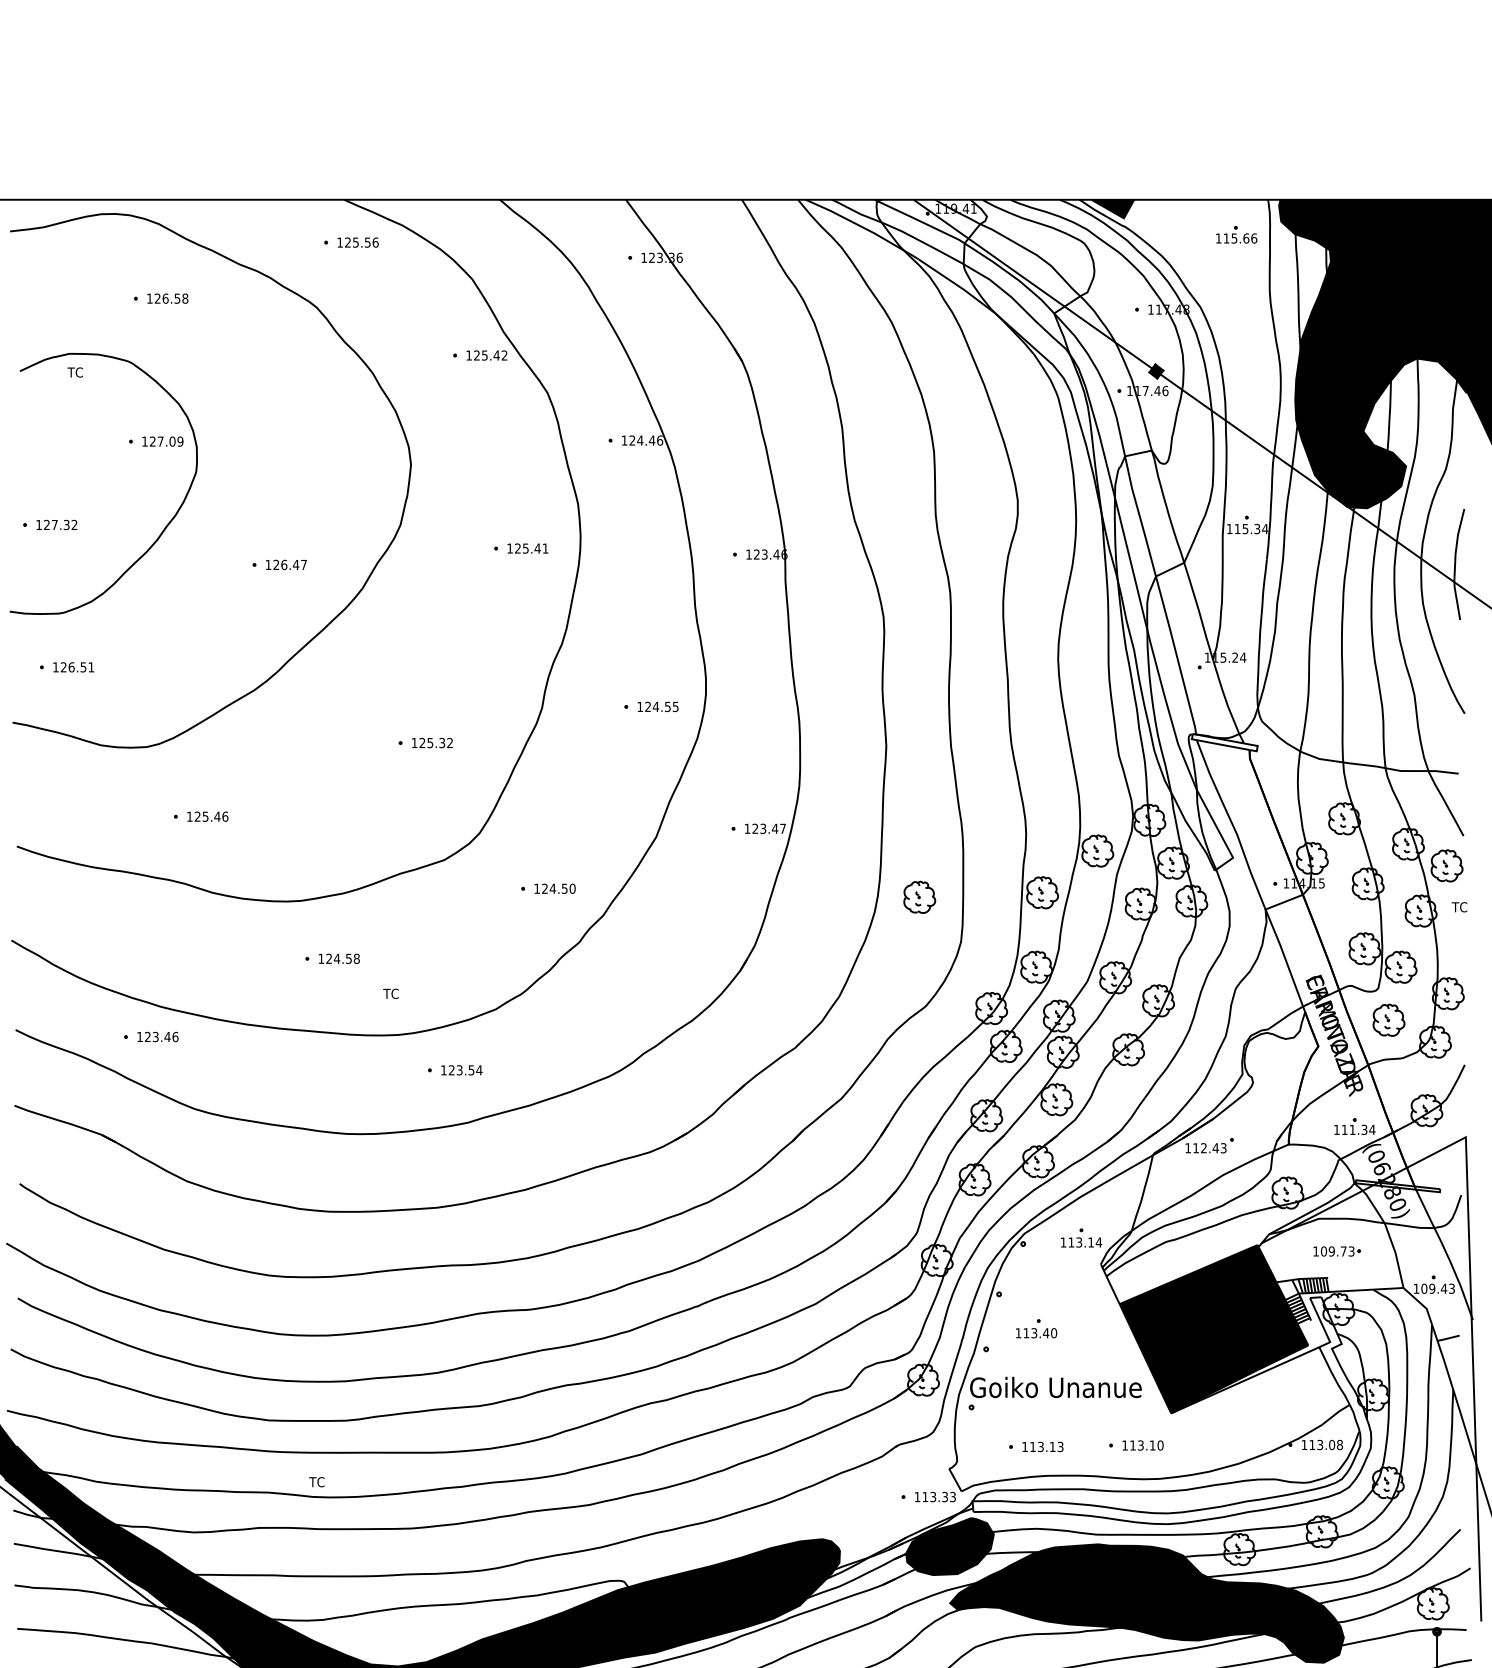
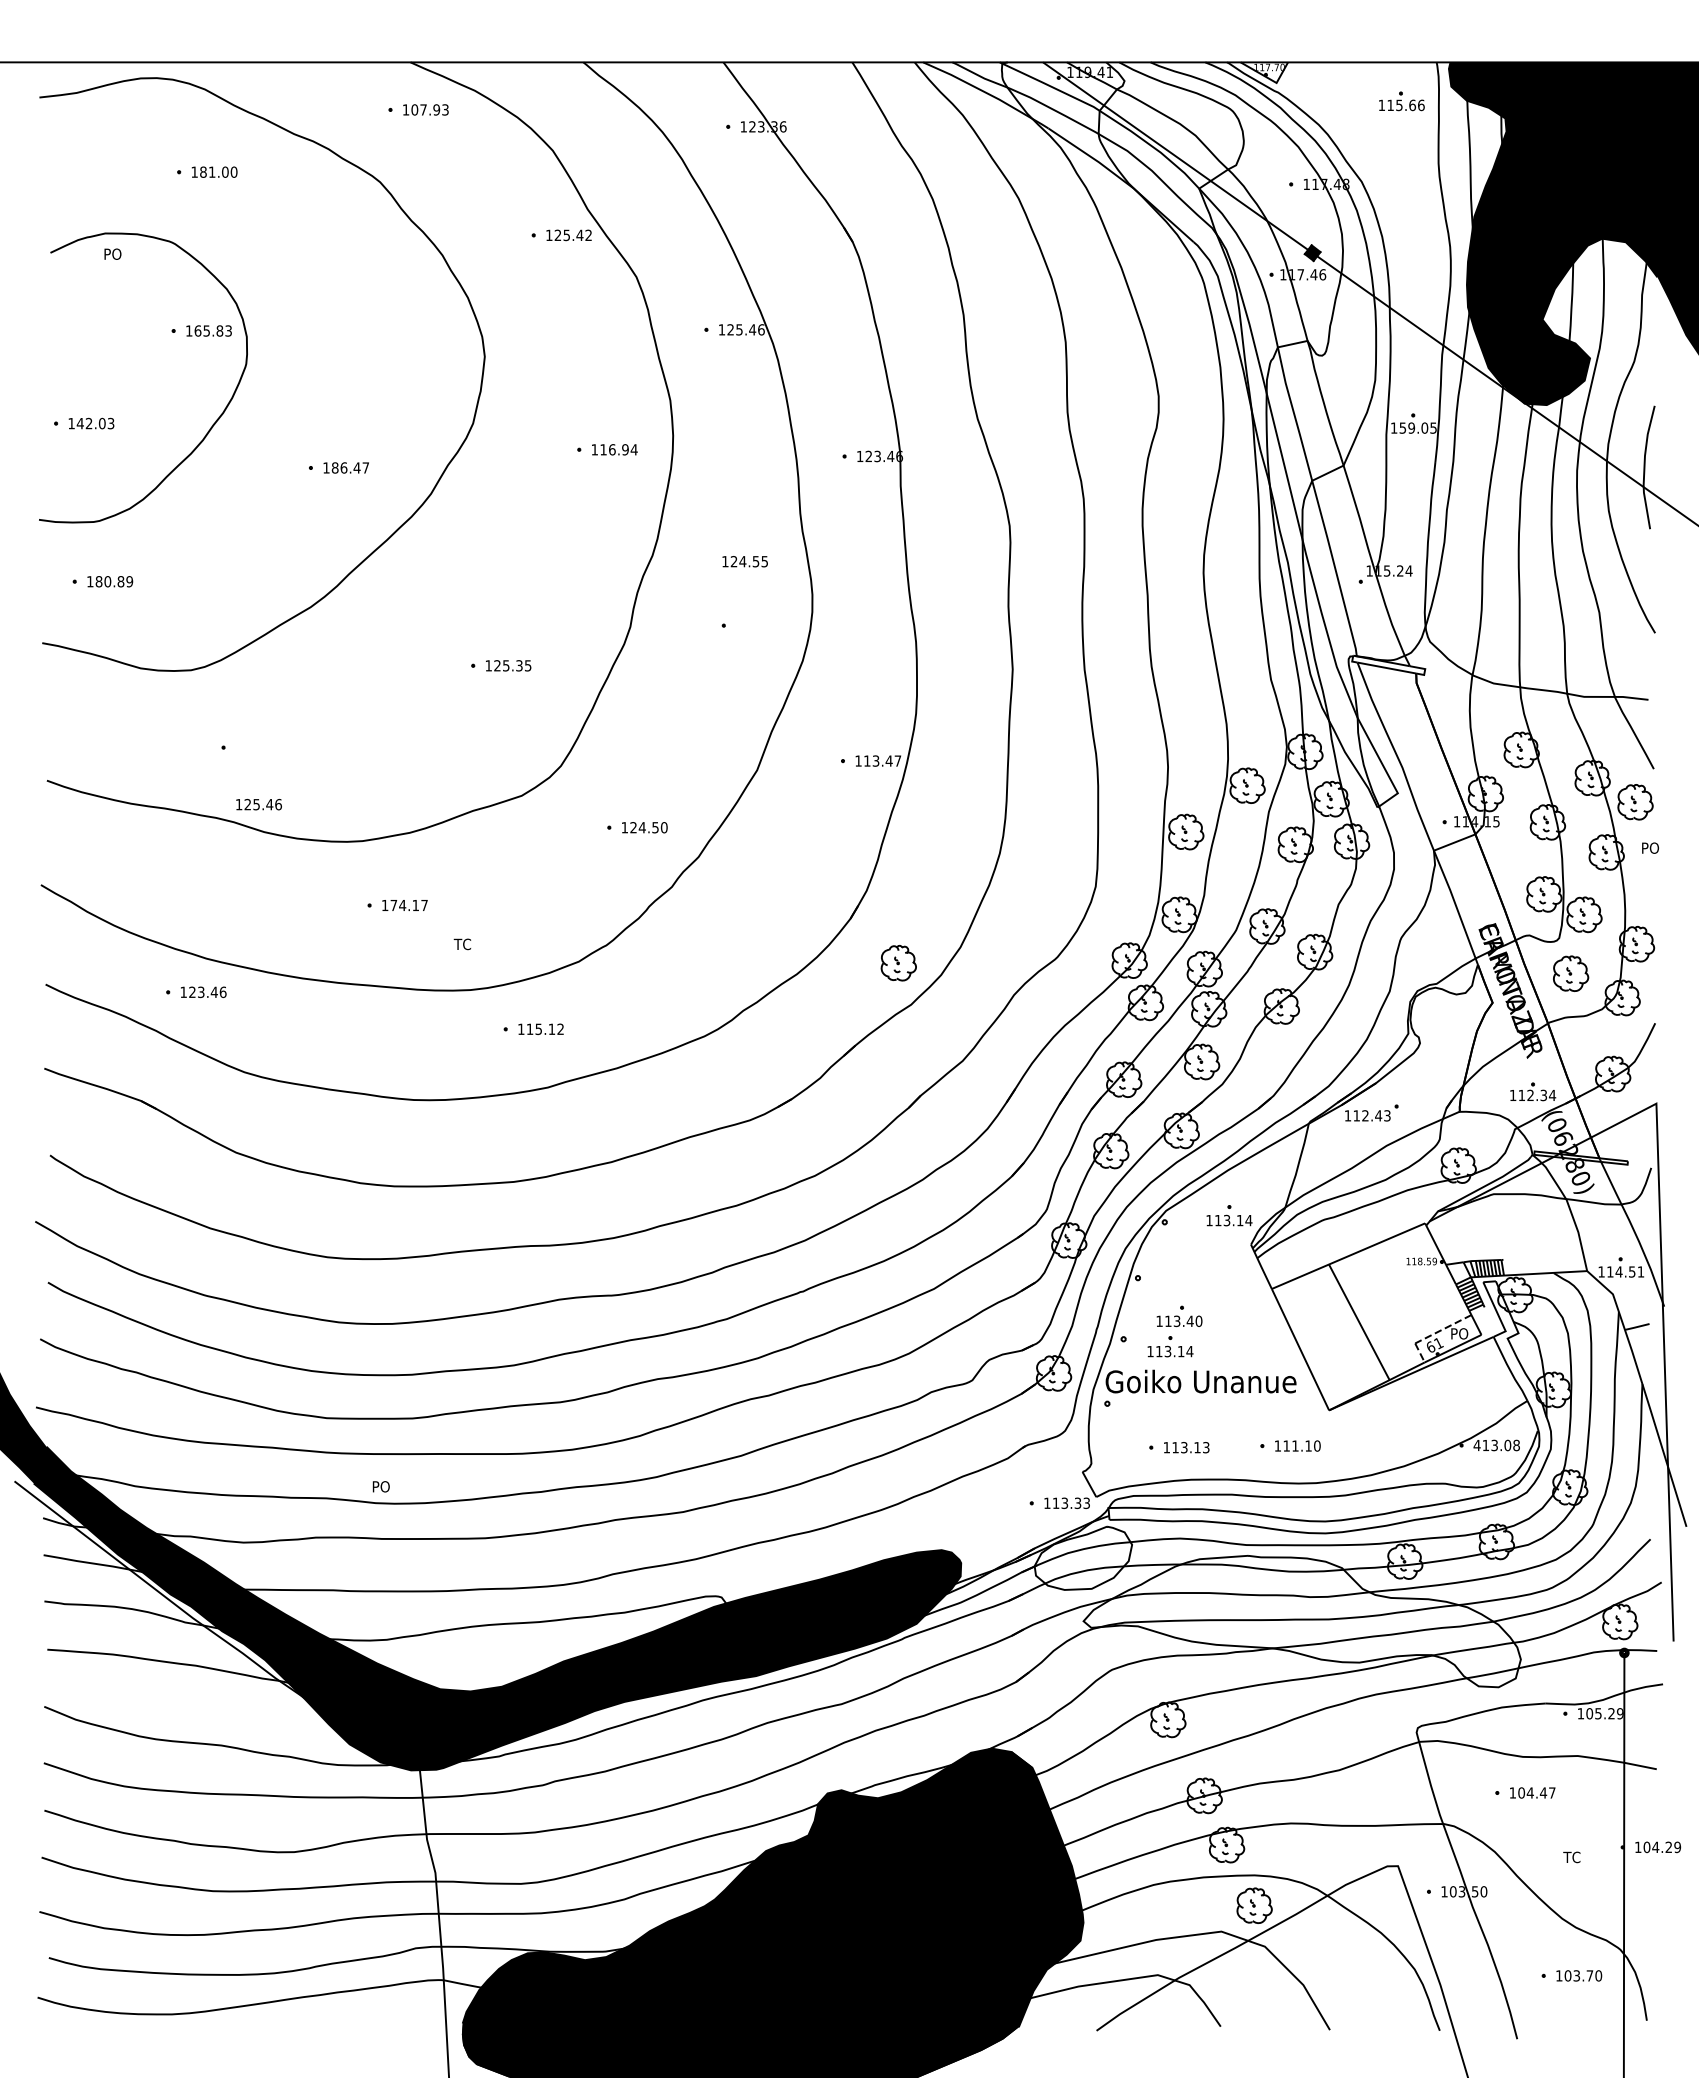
fill: (1113, 208) -> (1264, 72), removed
text: (361, 242) -> (429, 109), 125.56 -> 107.93
text: (171, 298) -> (218, 171), 126.58 -> 181.00
text: (75, 371) -> (112, 253), TC -> PO
text: (640, 440) -> (739, 329), 124.46 -> 125.46
text: (166, 441) -> (213, 330), 127.09 -> 165.83
text: (60, 524) -> (95, 423), 127.32 -> 142.03
text: (1250, 528) -> (1417, 427), 115.34 -> 159.05
text: (531, 548) -> (618, 449), 125.41 -> 116.94
text: (275, 564) -> (334, 467), 126.47 -> 186.47
text: (77, 667) -> (114, 581), 126.51 -> 180.89
text: (657, 706) -> (744, 561), moved
text: (450, 742) -> (528, 665), 125.32 -> 125.35
text: (207, 816) -> (258, 804), moved
text: (755, 828) -> (867, 760), 123.47 -> 113.47
part: (919, 897) -> (898, 963), moved
text: (1459, 906) -> (1649, 847), TC -> PO
text: (342, 958) -> (408, 905), 124.58 -> 174.17
text: (465, 1070) -> (545, 1029), 123.54 -> 115.12
text: (1352, 1129) -> (1530, 1094), 111.34 -> 112.34
part: (1337, 1251) -> (1513, 1230), removed
text: (1438, 1288) -> (1625, 1271), 109.43 -> 114.51
fill: (1213, 1328) -> (1376, 1316), removed
part: (1028, 1355) -> (1170, 1346), added
text: (1140, 1445) -> (1295, 1445), 113.10 -> 111.10
text: (1303, 1445) -> (1476, 1445), 113.08 -> 413.08
text: (317, 1481) -> (380, 1486), TC -> PO
fill: (950, 1545) -> (1083, 1557), removed
fill: (1146, 1603) -> (1301, 1621), removed

